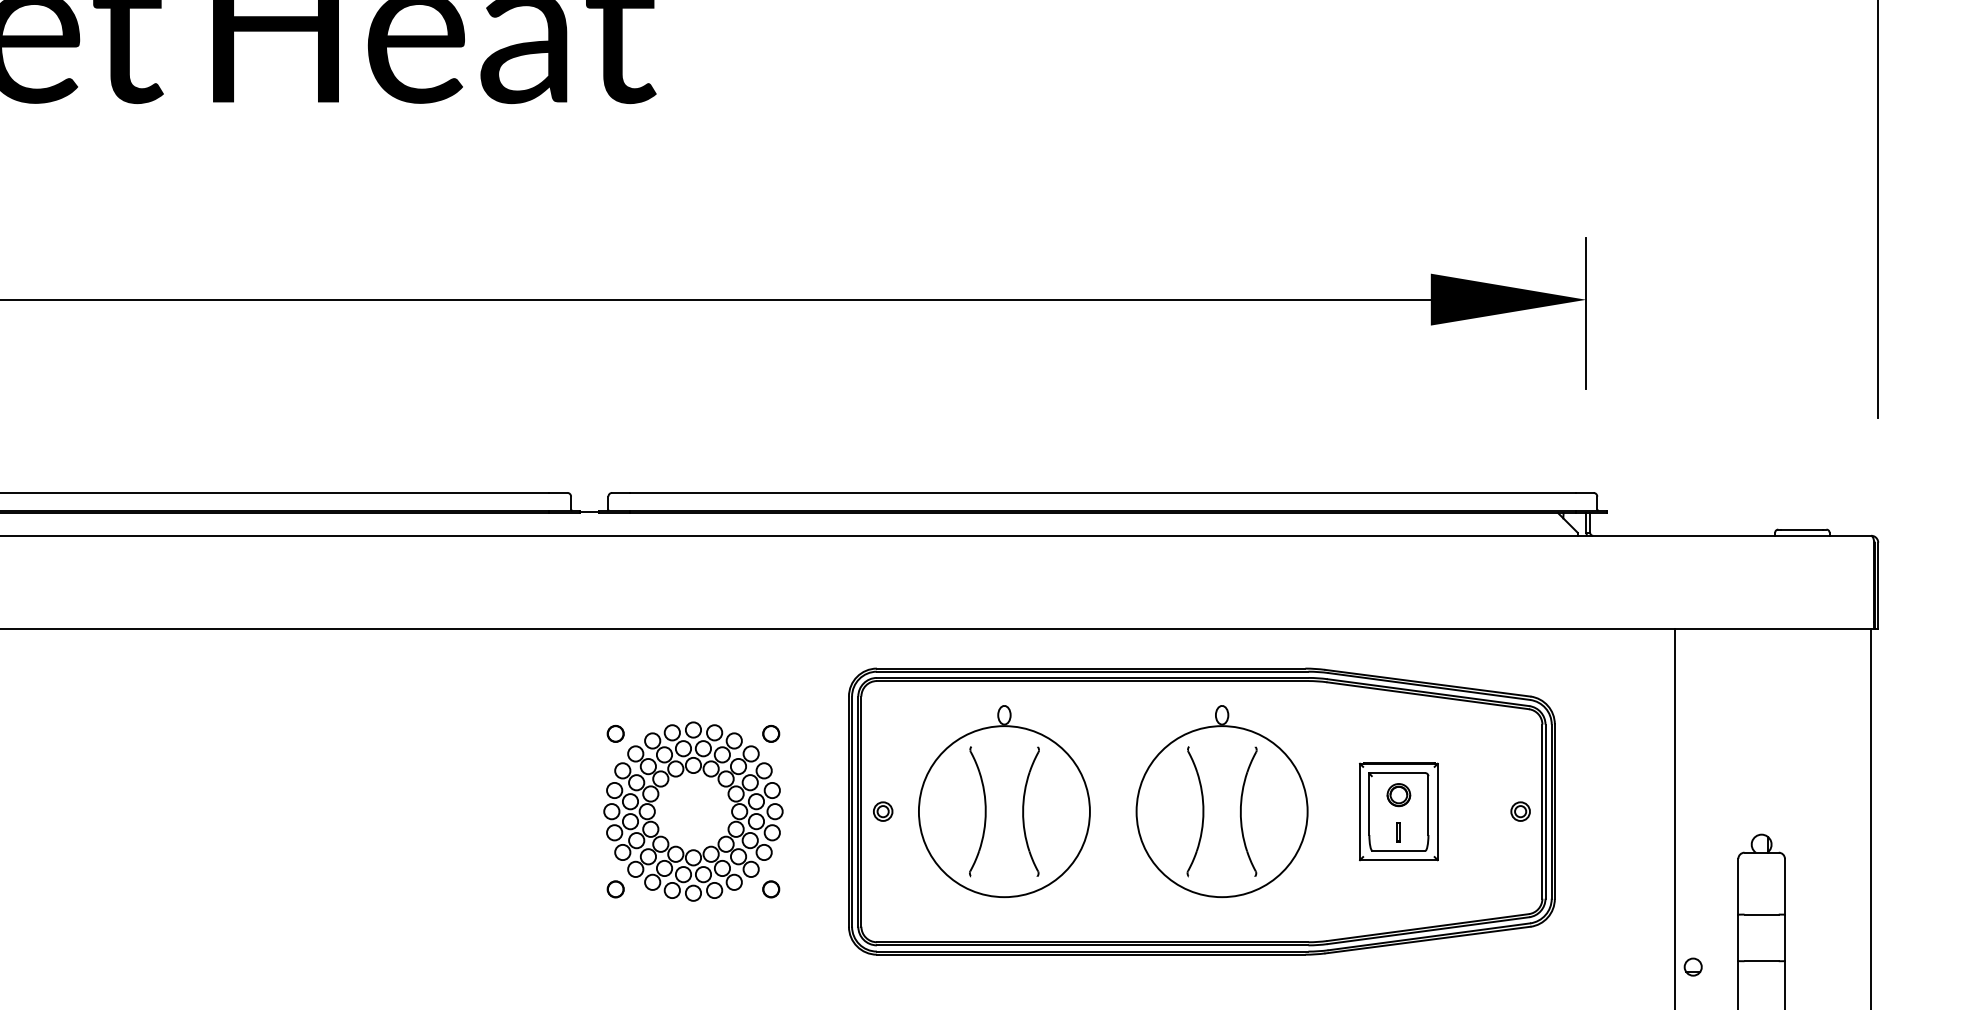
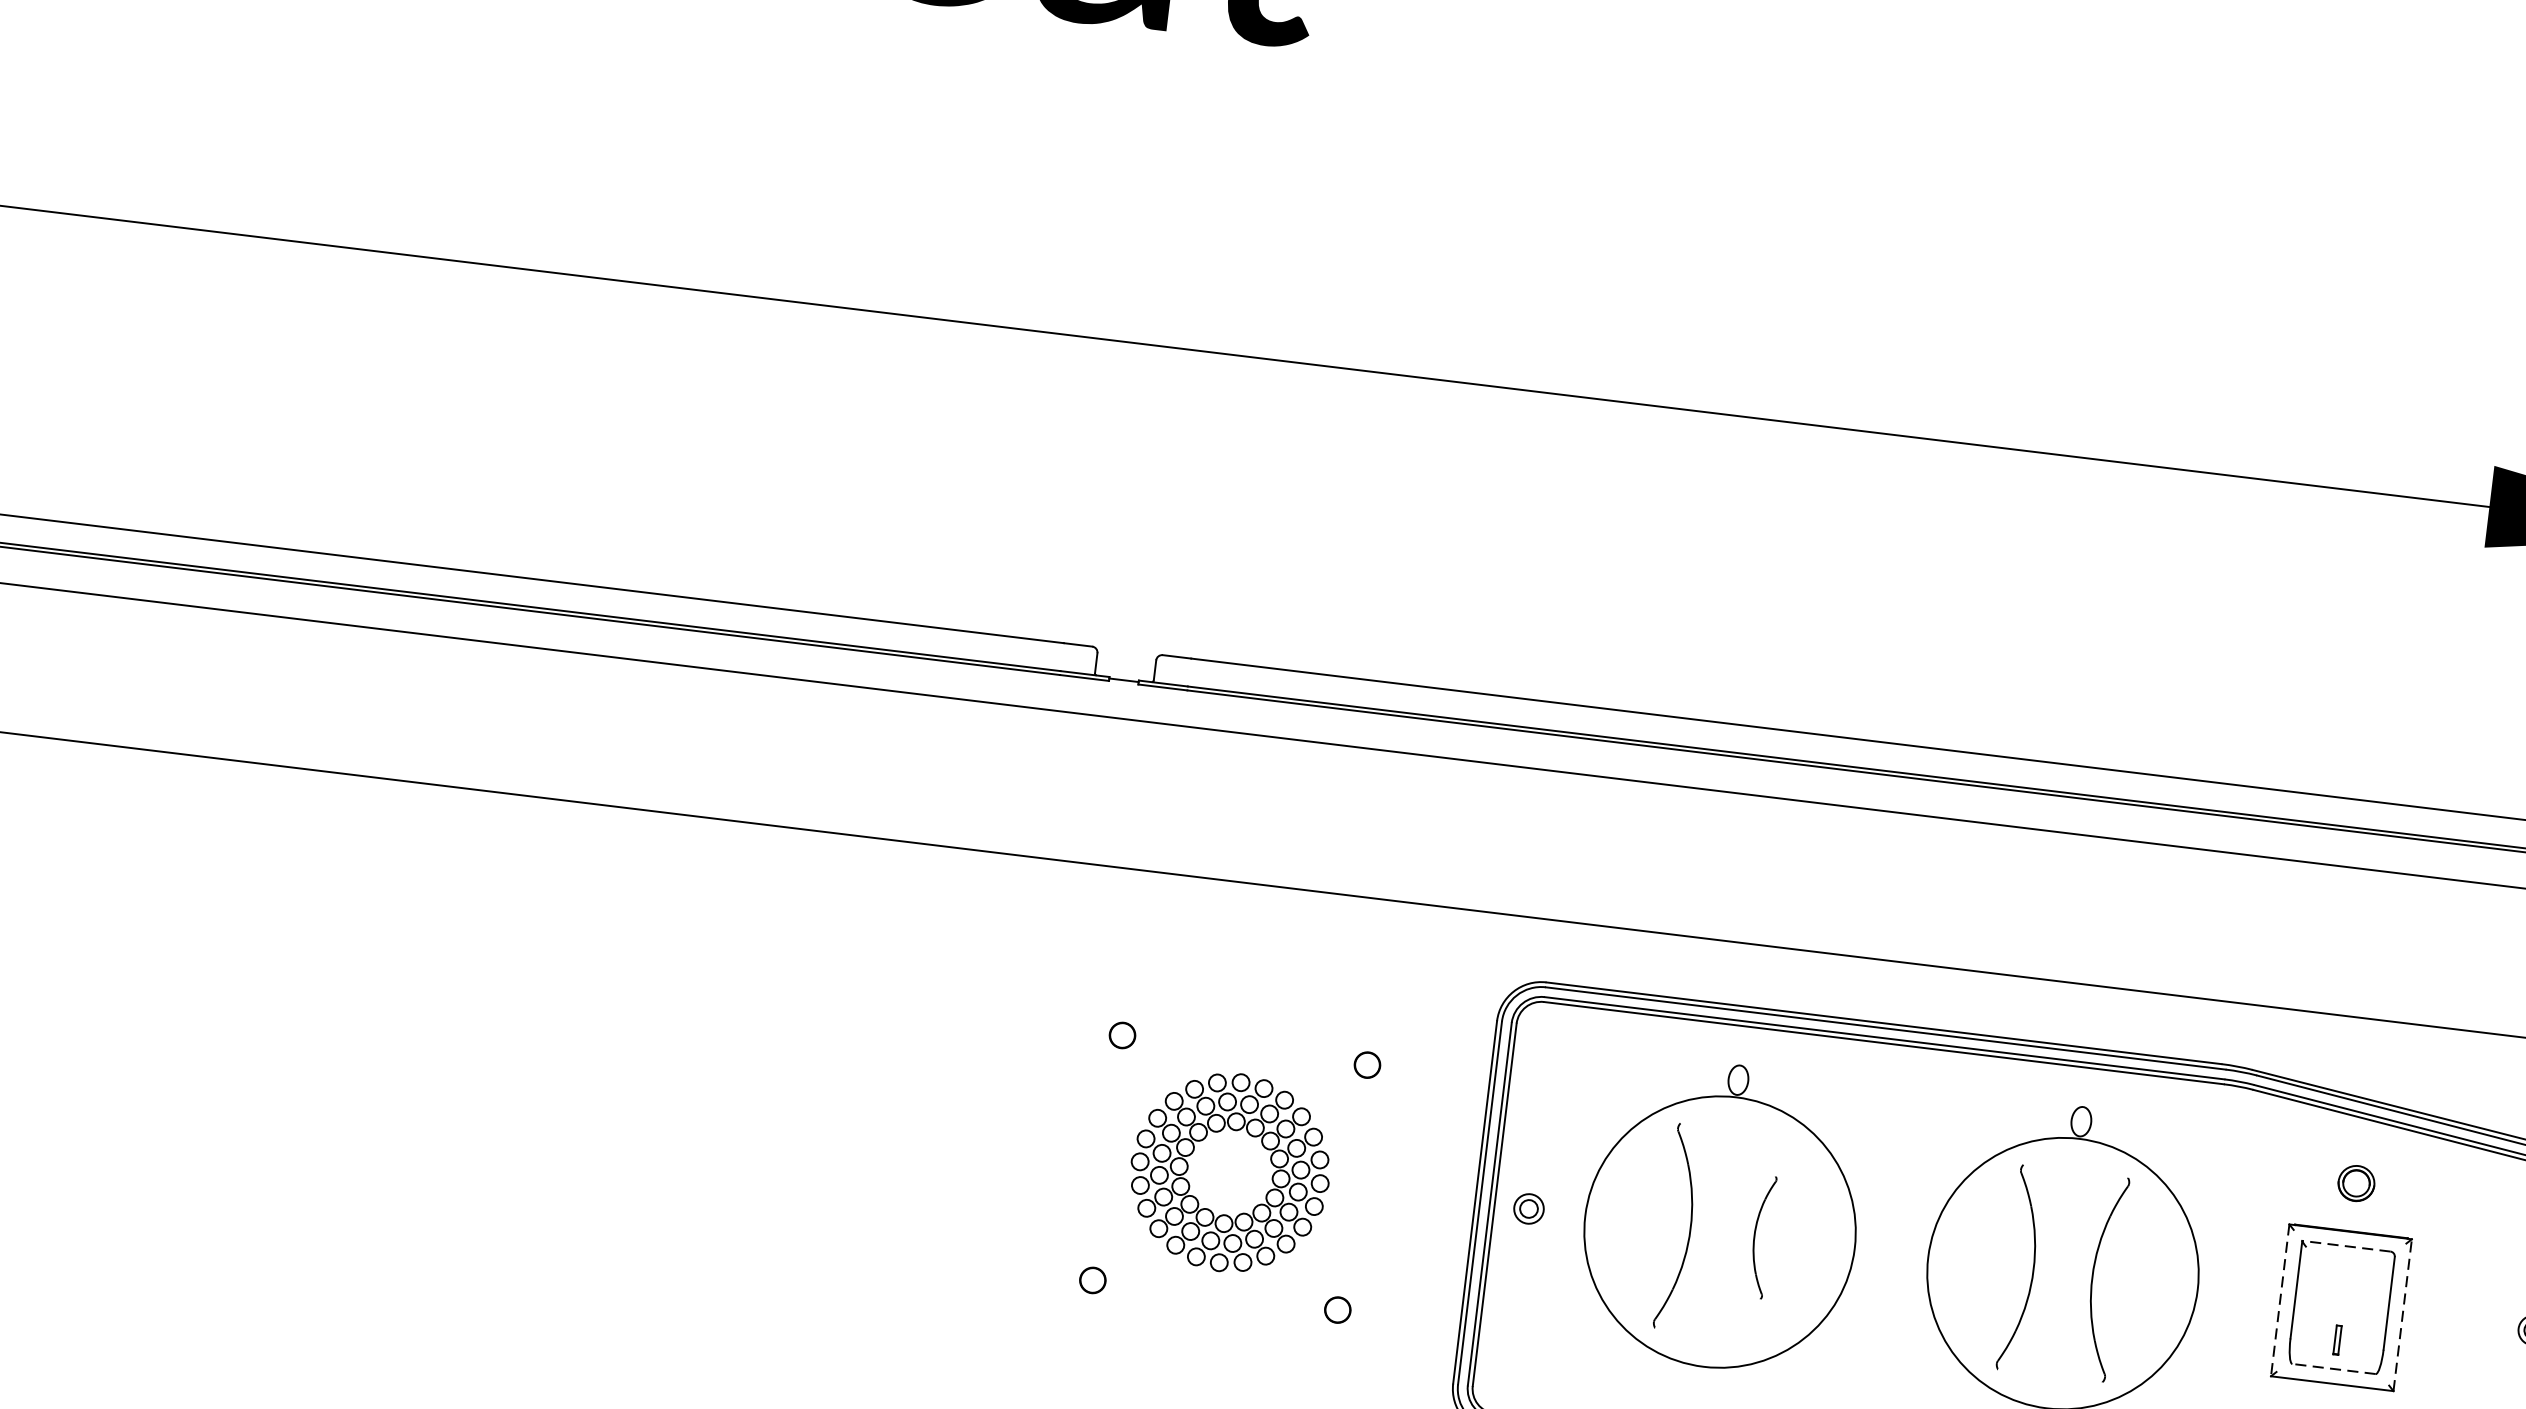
line: (1397, 773) -> (2346, 1246), solid -> dashed
part: (1398, 795) -> (2355, 1184), moved
part: (693, 811) -> (1230, 1172), size x0.7
part: (1030, 811) -> (1761, 1236), size x0.6
line: (1437, 811) -> (2402, 1314), solid -> dashed
line: (1360, 812) -> (2280, 1301), solid -> dashed
line: (1398, 850) -> (2333, 1368), solid -> dashed

